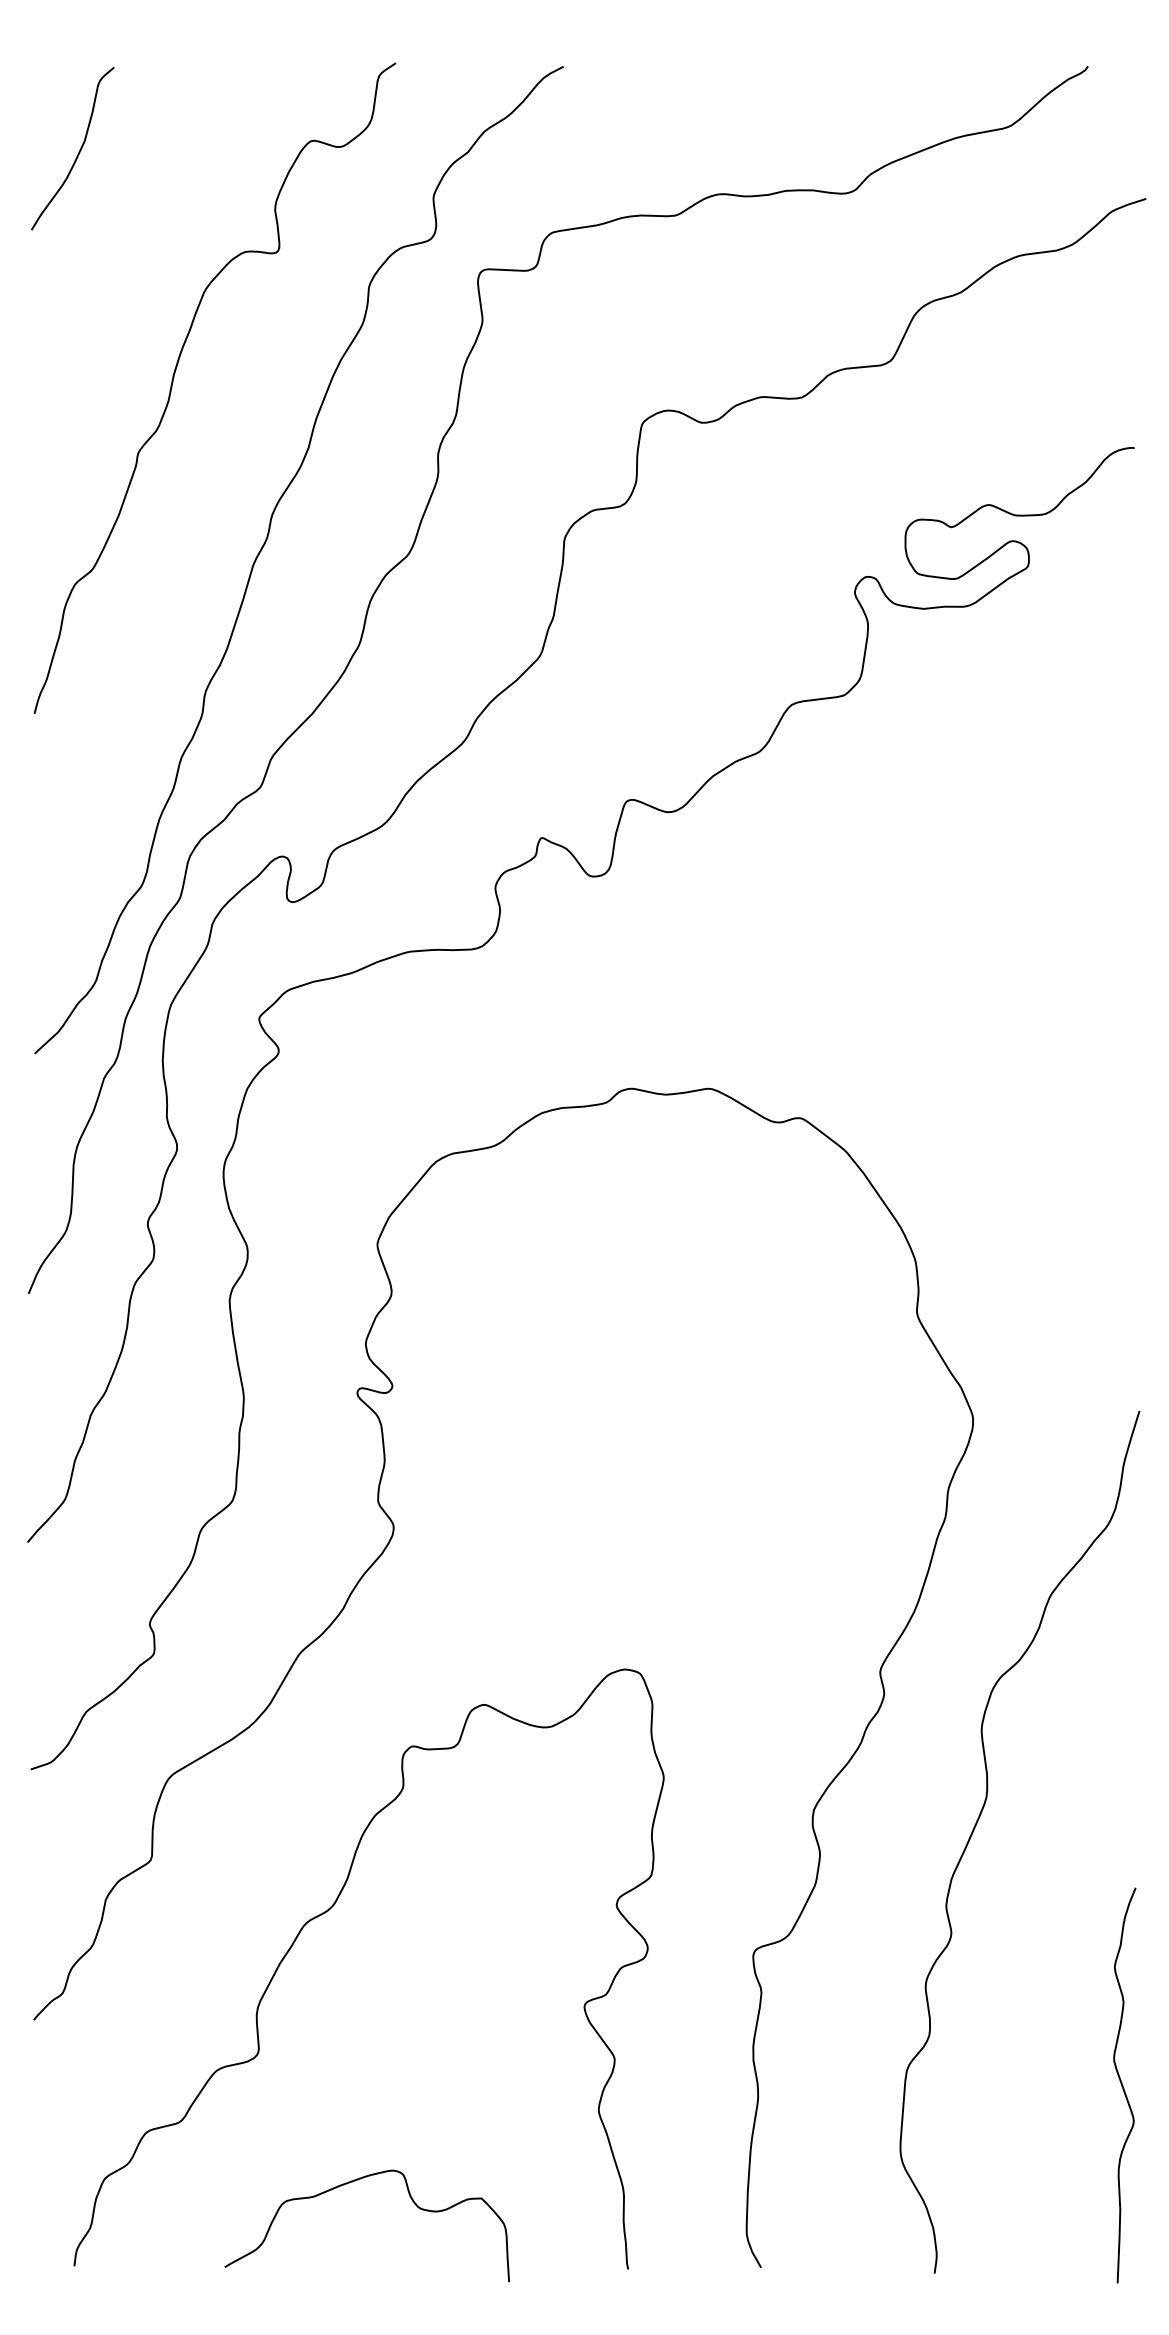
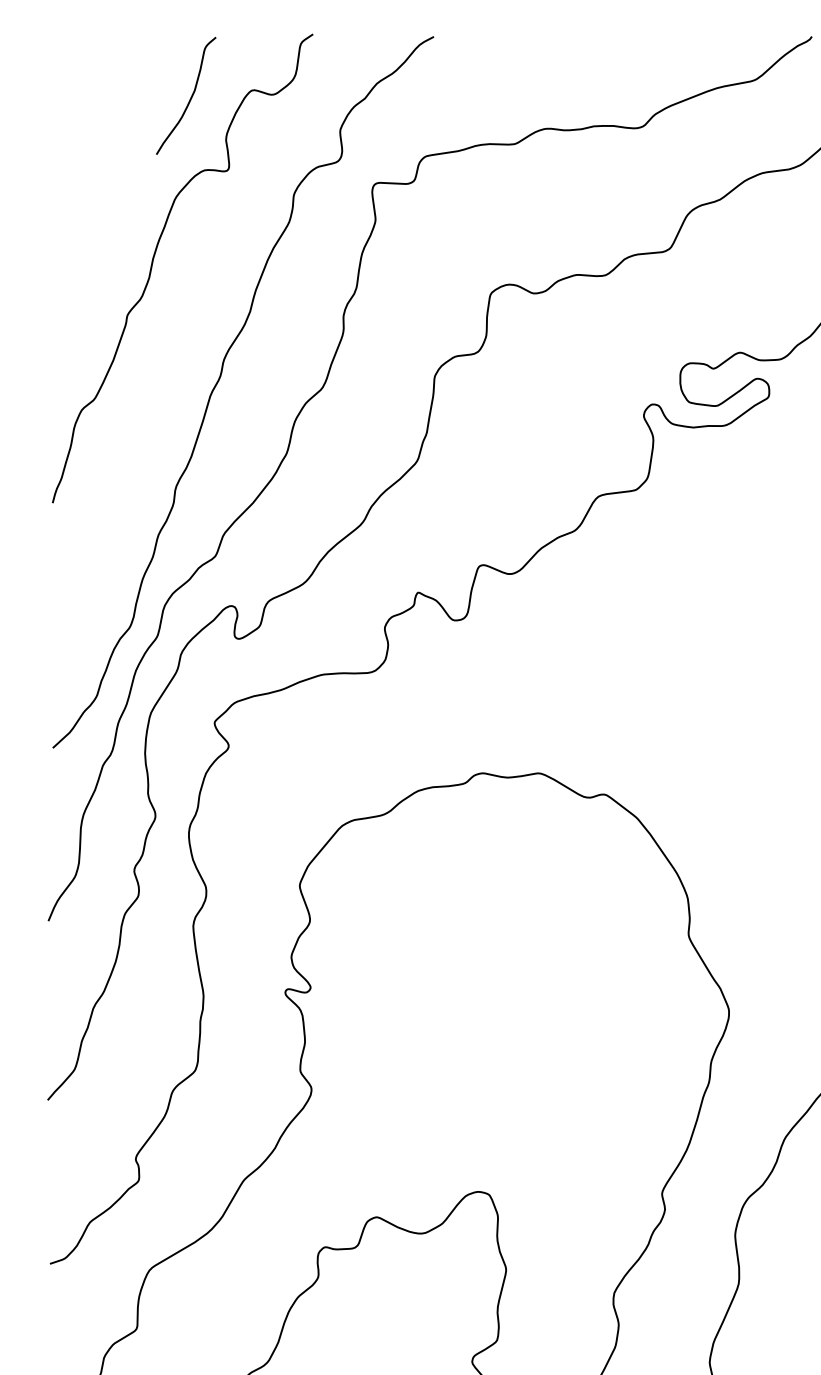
curve: (78, 151) -> (190, 97), moved

